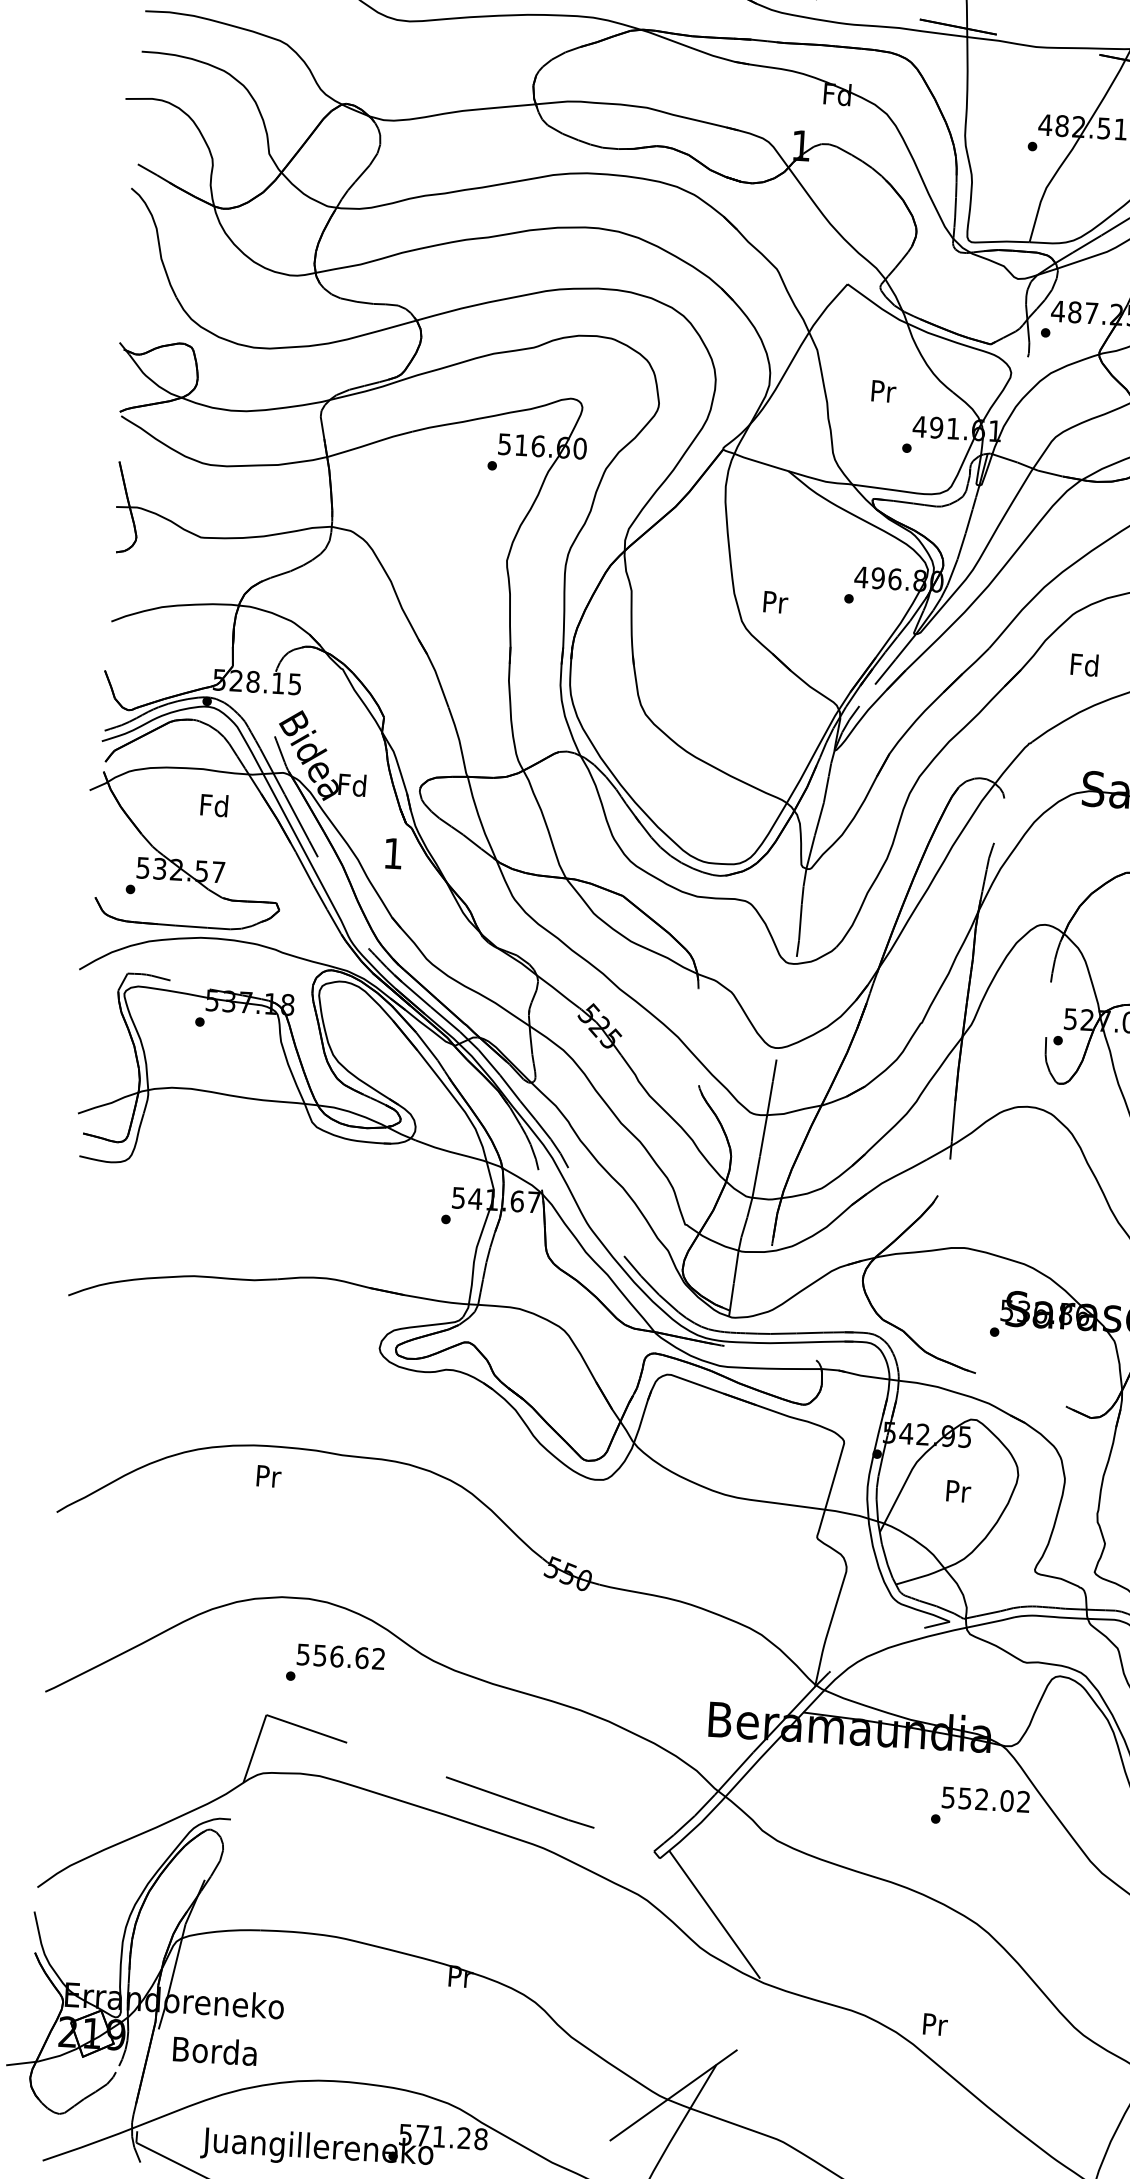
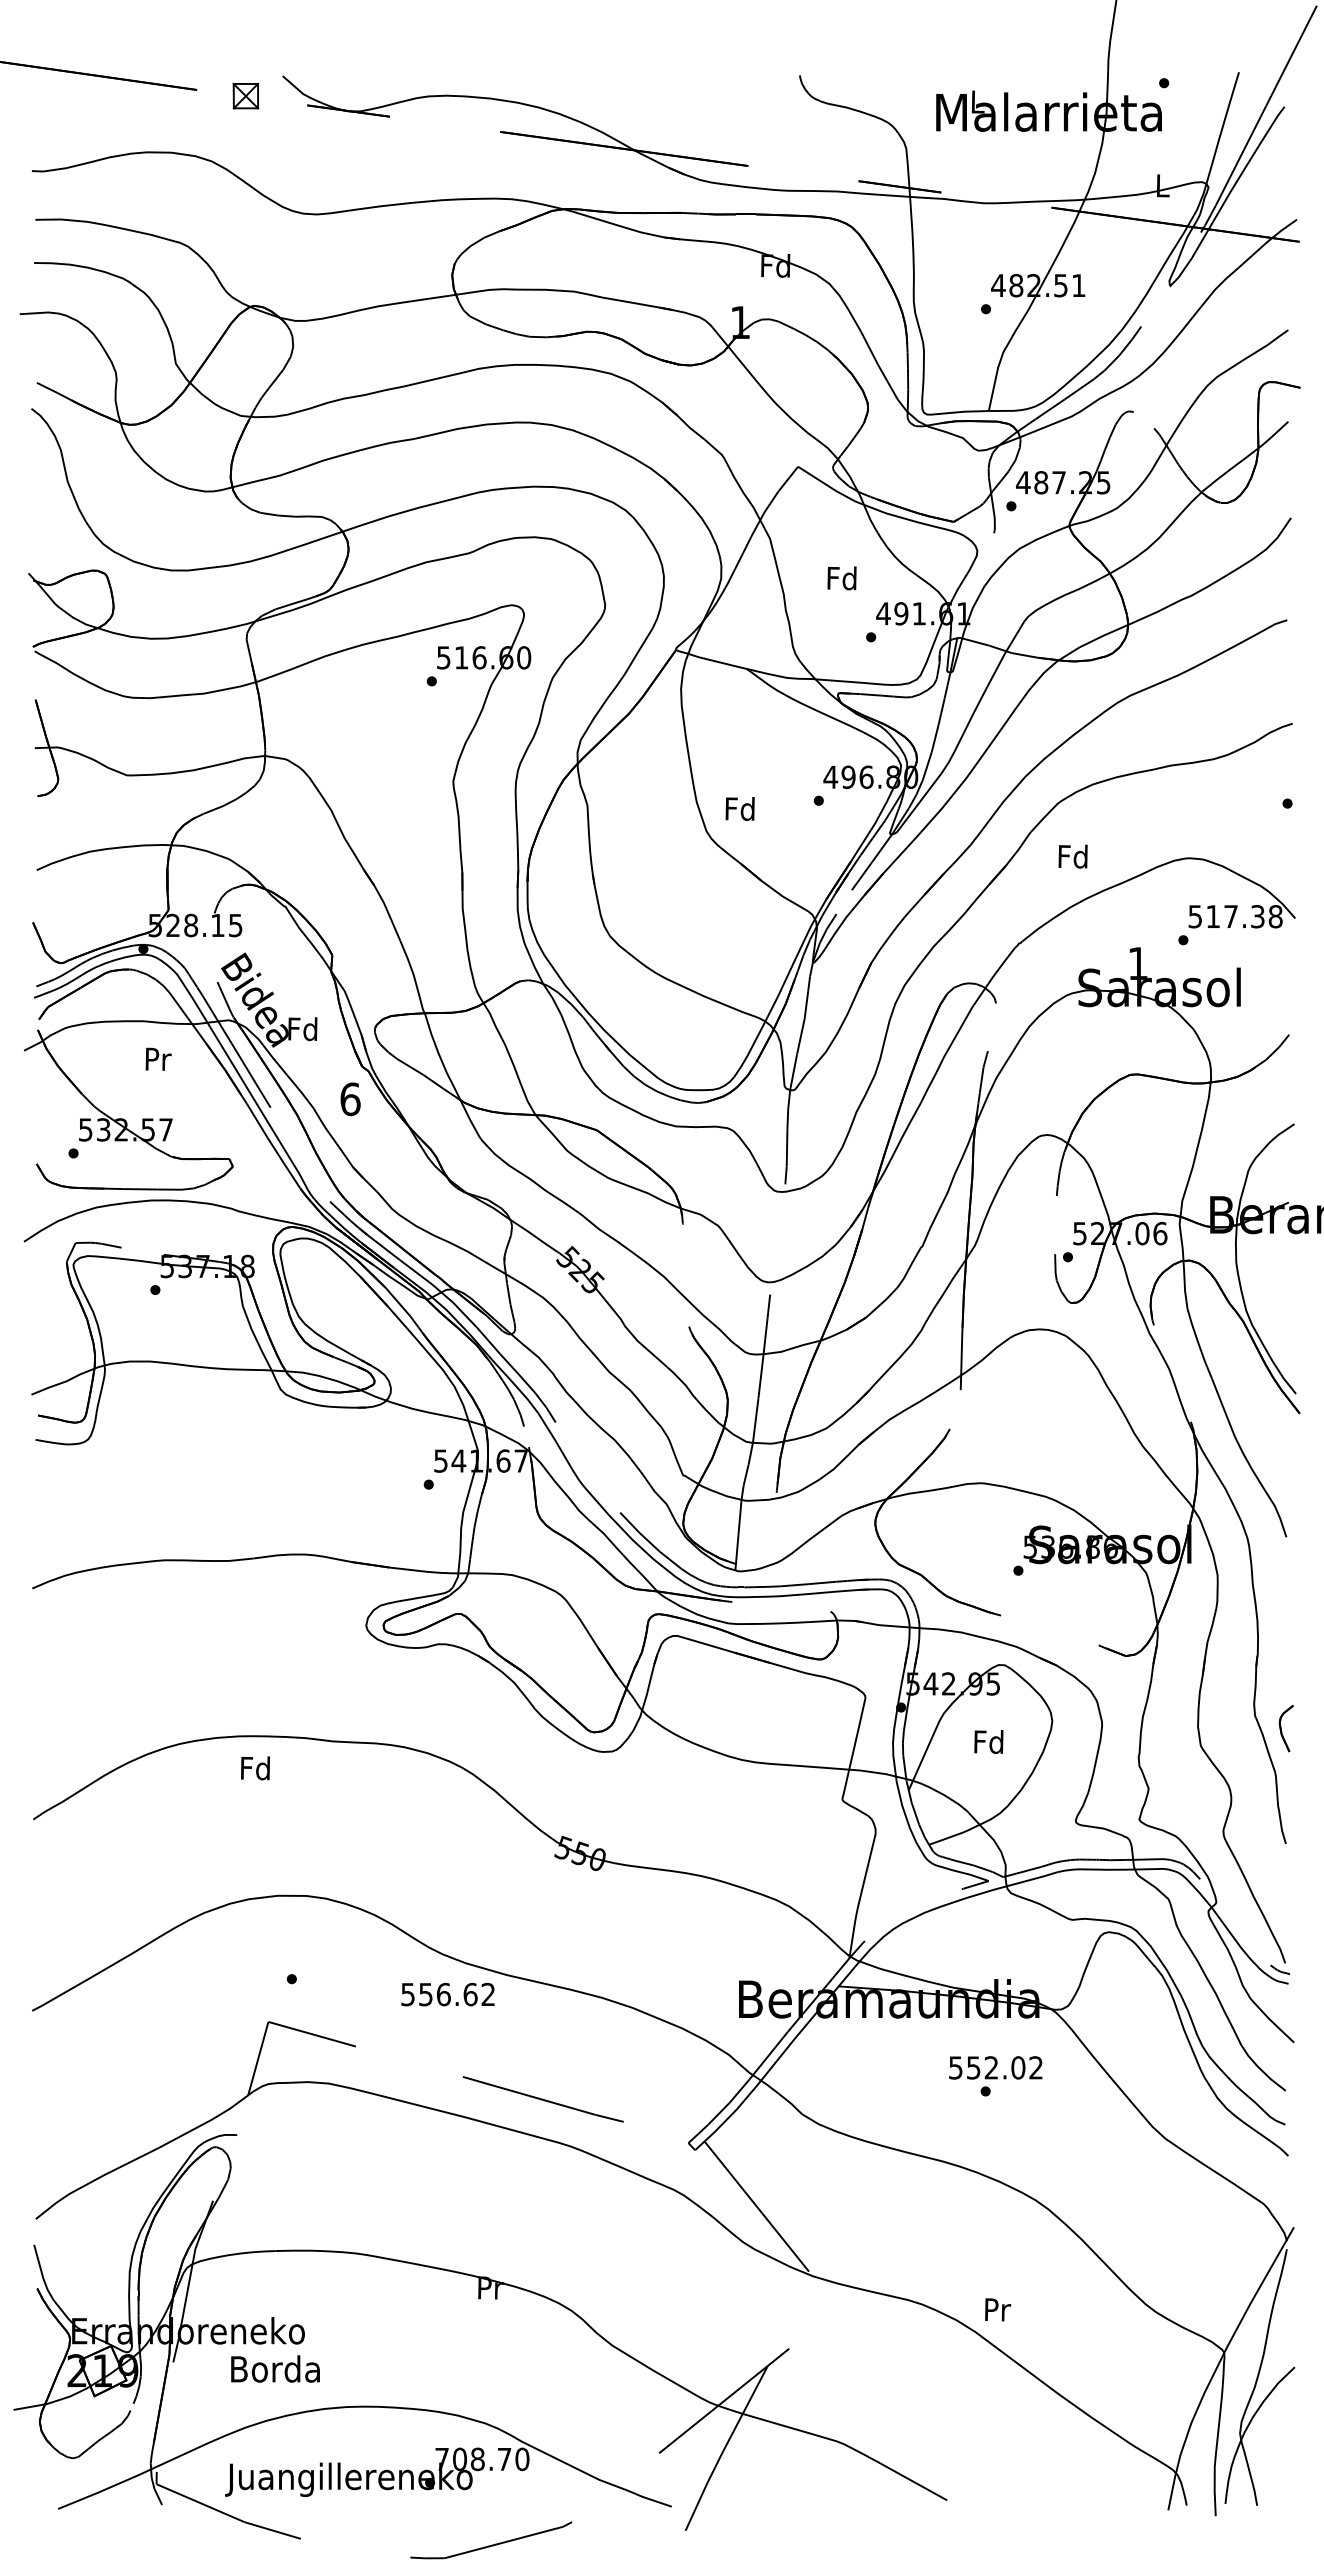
text: (882, 391) -> (841, 578), Pr -> Fd
text: (774, 601) -> (739, 808), Pr -> Fd
text: (214, 805) -> (157, 1059), Fd -> Pr
text: (393, 853) -> (350, 1099), 1 -> 6
text: (267, 1476) -> (255, 1768), Pr -> Fd
text: (957, 1490) -> (988, 1741), Pr -> Fd
text: (340, 1656) -> (447, 1994), moved
text: (985, 1799) -> (995, 2067), moved
text: (215, 2050) -> (275, 2368), moved
text: (443, 2137) -> (482, 2459), 571.28 -> 708.70

